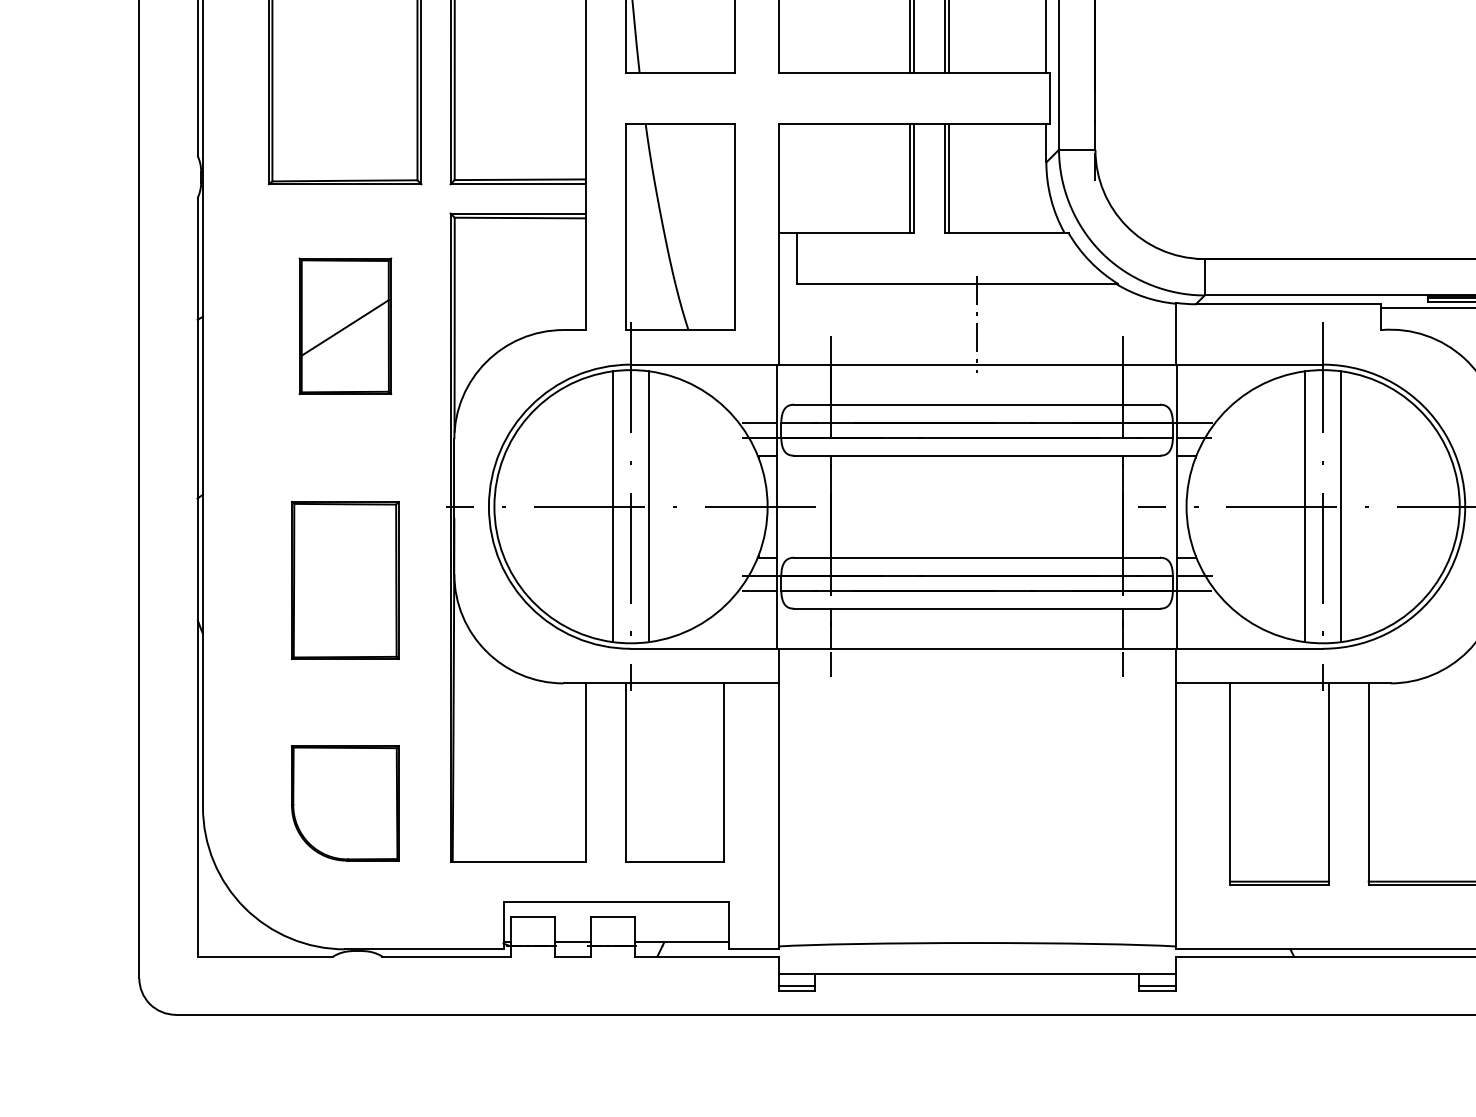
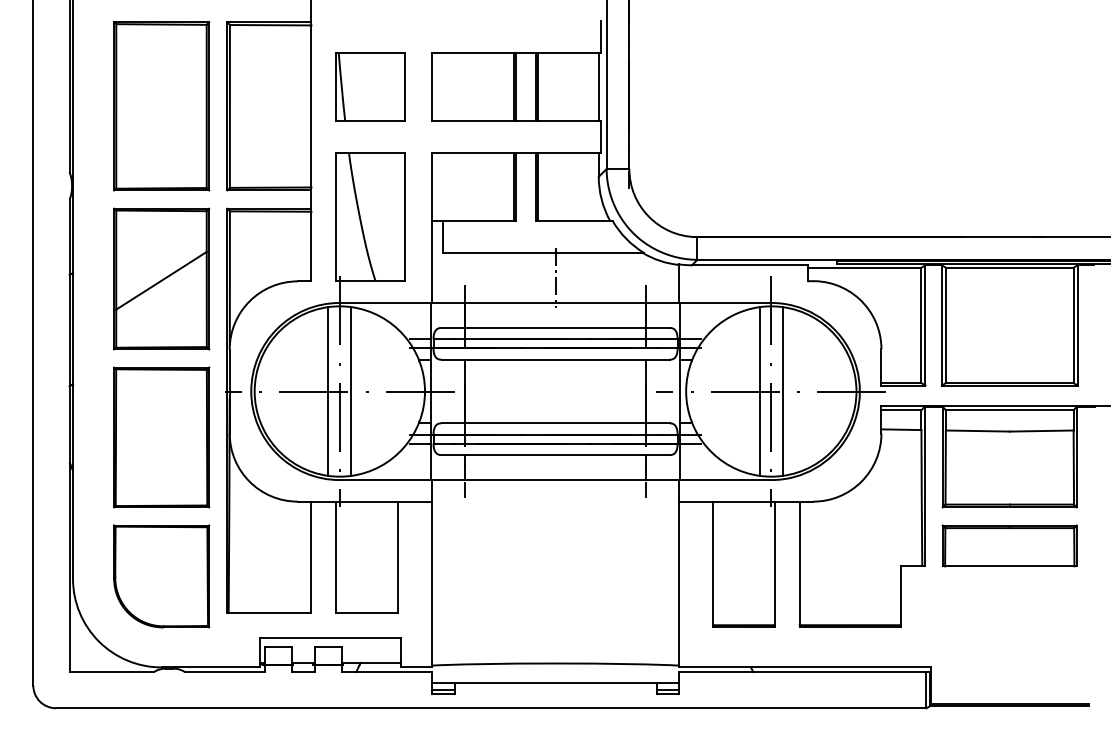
part: (344, 325) -> (161, 278), size x1.67
part: (344, 580) -> (161, 437), size x1.43
part: (344, 803) -> (161, 576), size x1.43

